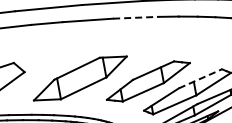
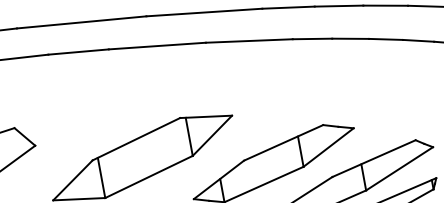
line: (135, 17) -> (248, 40), dashed -> solid
line: (200, 78) -> (374, 157), dashed -> solid

